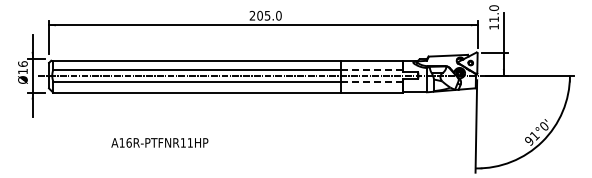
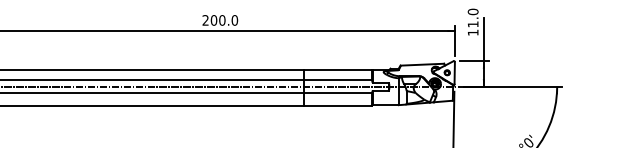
text: (267, 15) -> (222, 20), 205.0 -> 200.0
line: (372, 69) -> (338, 79), dashed -> solid
line: (372, 81) -> (338, 93), dashed -> solid

